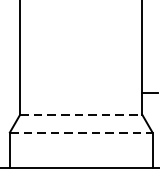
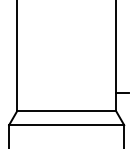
line: (82, 115) -> (67, 111), dashed -> solid
line: (81, 132) -> (66, 125), dashed -> solid

